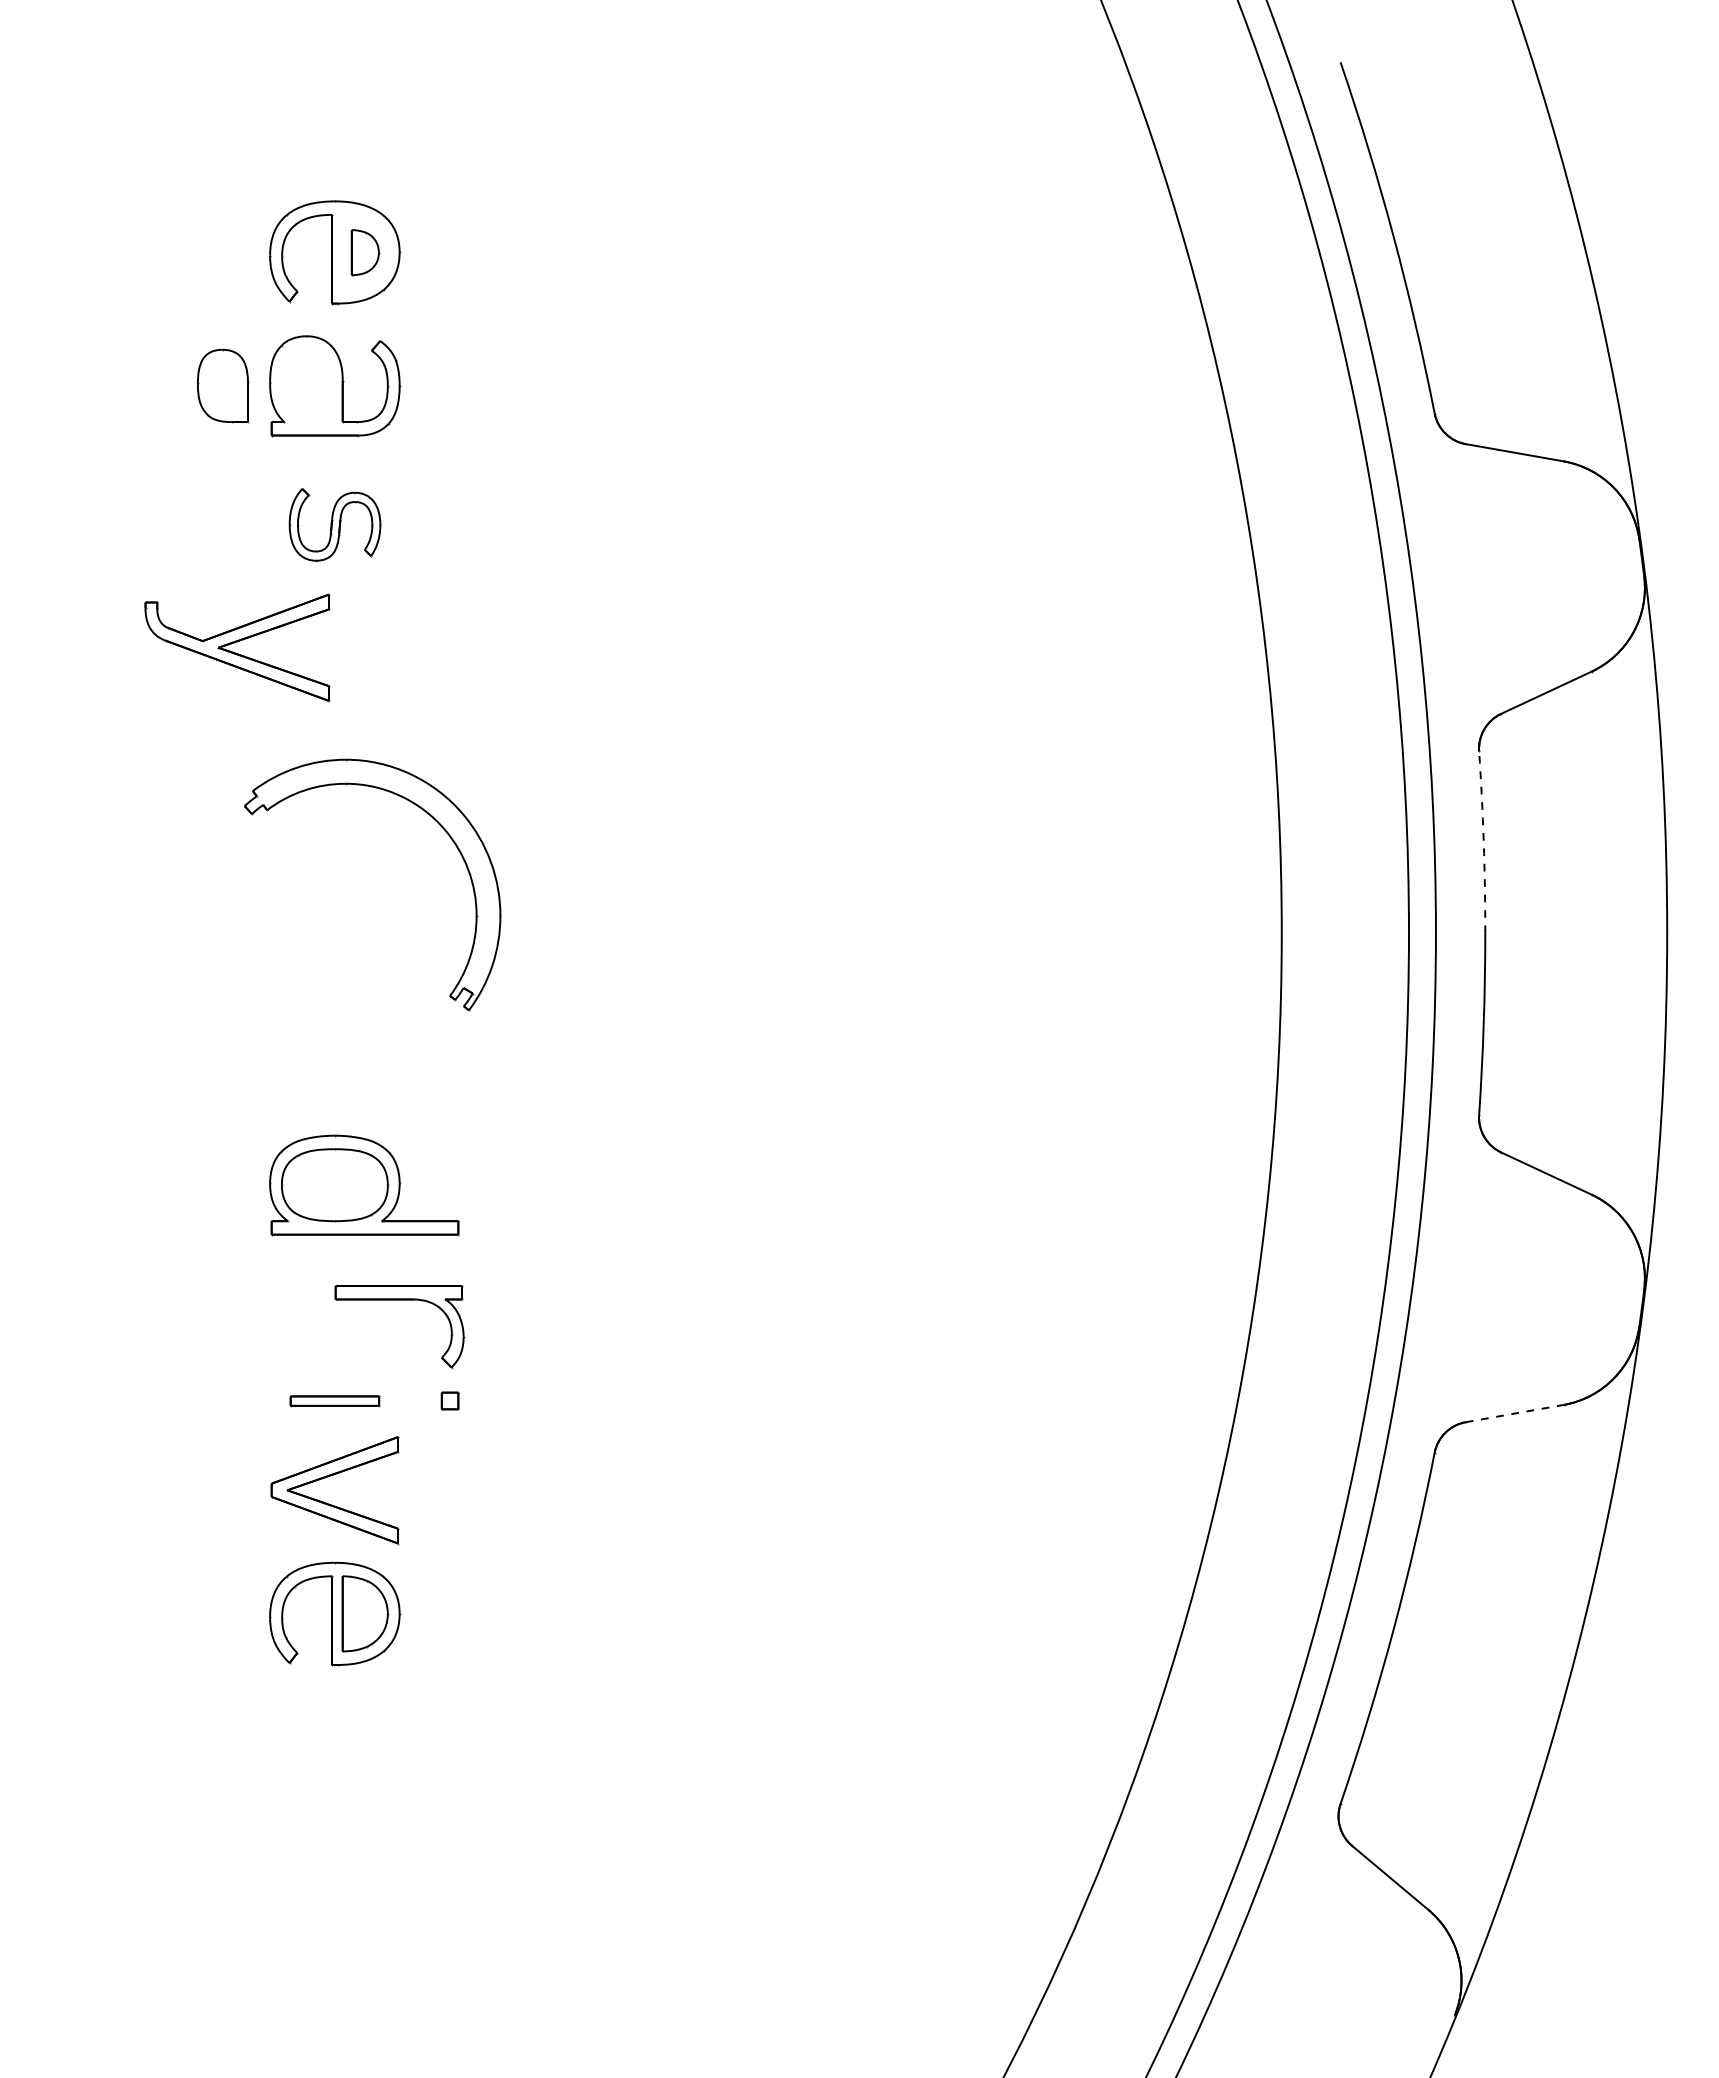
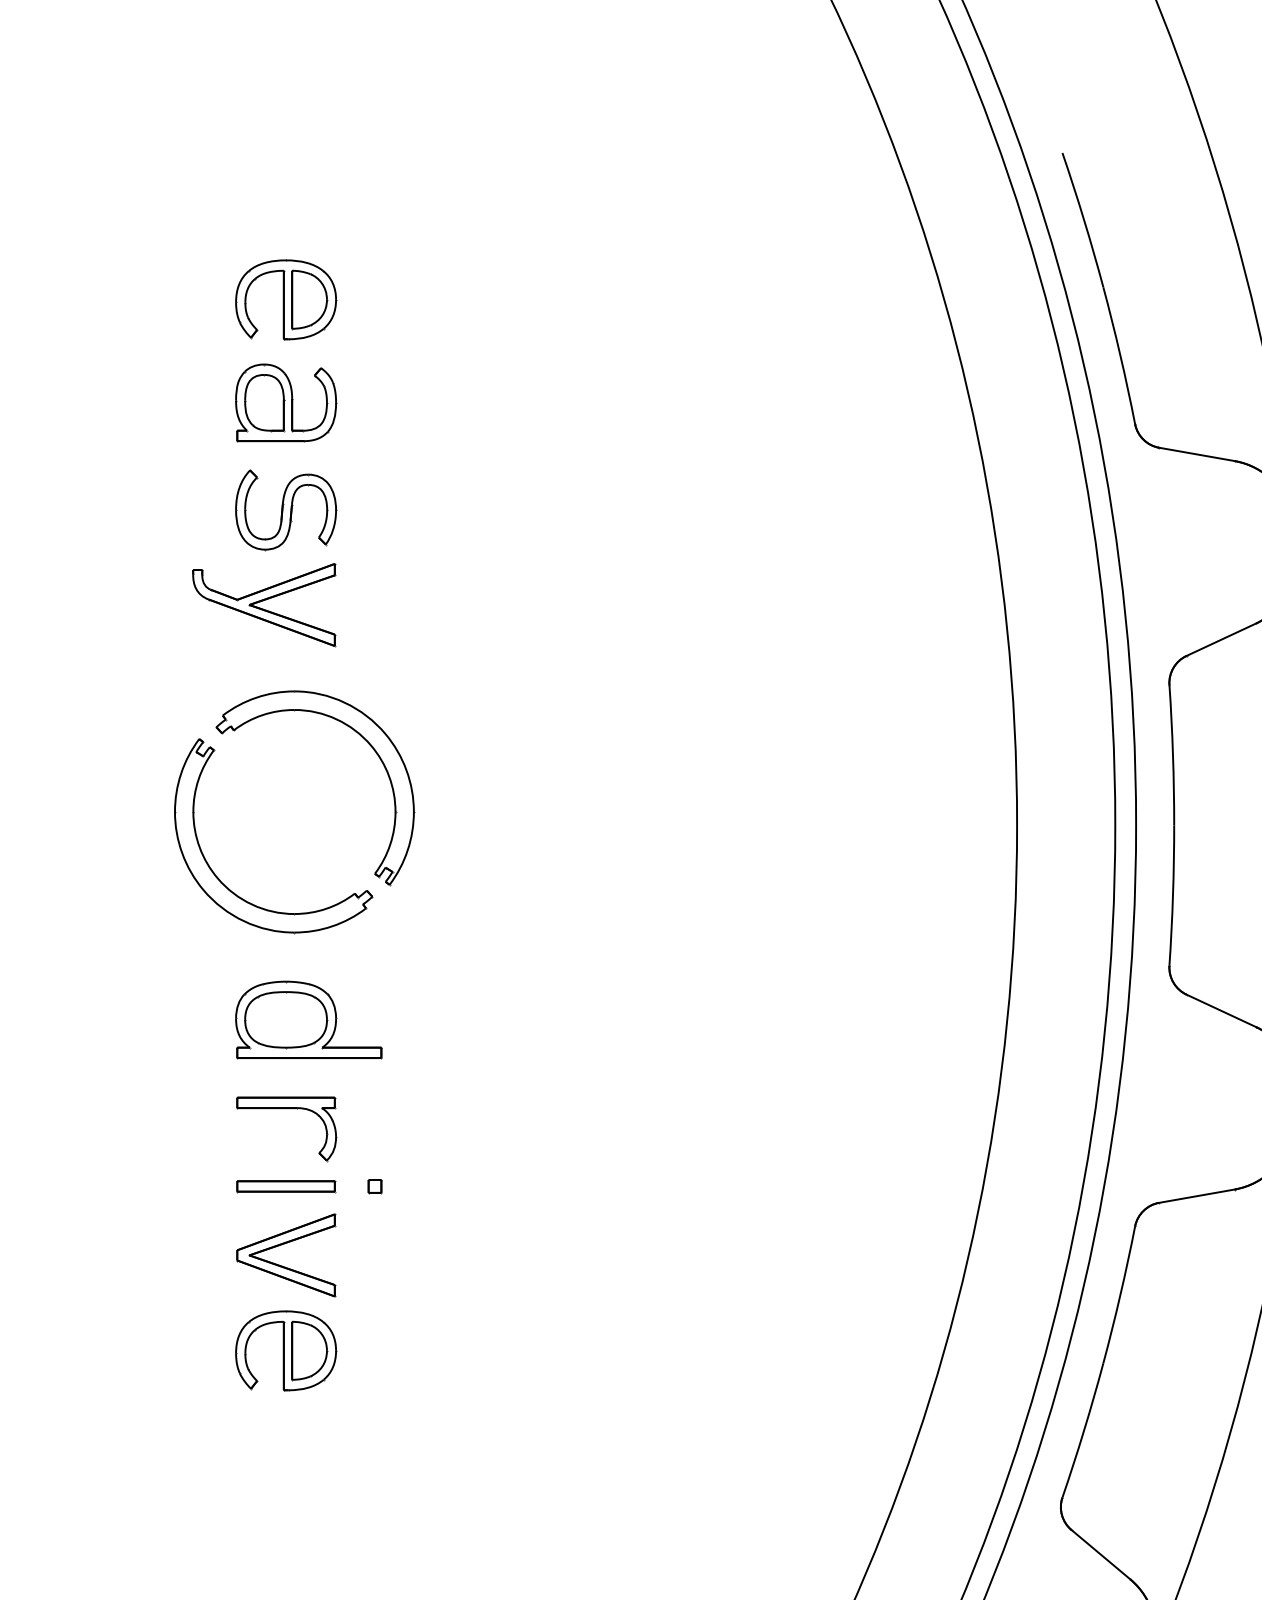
part: (365, 252) -> (309, 299), size x1.67
part: (223, 385) -> (264, 402), moved
part: (335, 524) -> (286, 509), size x1.43
part: (237, 647) -> (264, 604), moved
arc: (1483, 842) -> (1172, 755), dashed -> solid
part: (260, 1014) -> (228, 888), added
part: (399, 1300) -> (286, 1108), moved
part: (334, 1401) -> (285, 1186), size x1.43
line: (1514, 1413) -> (1196, 1196), dashed -> solid

